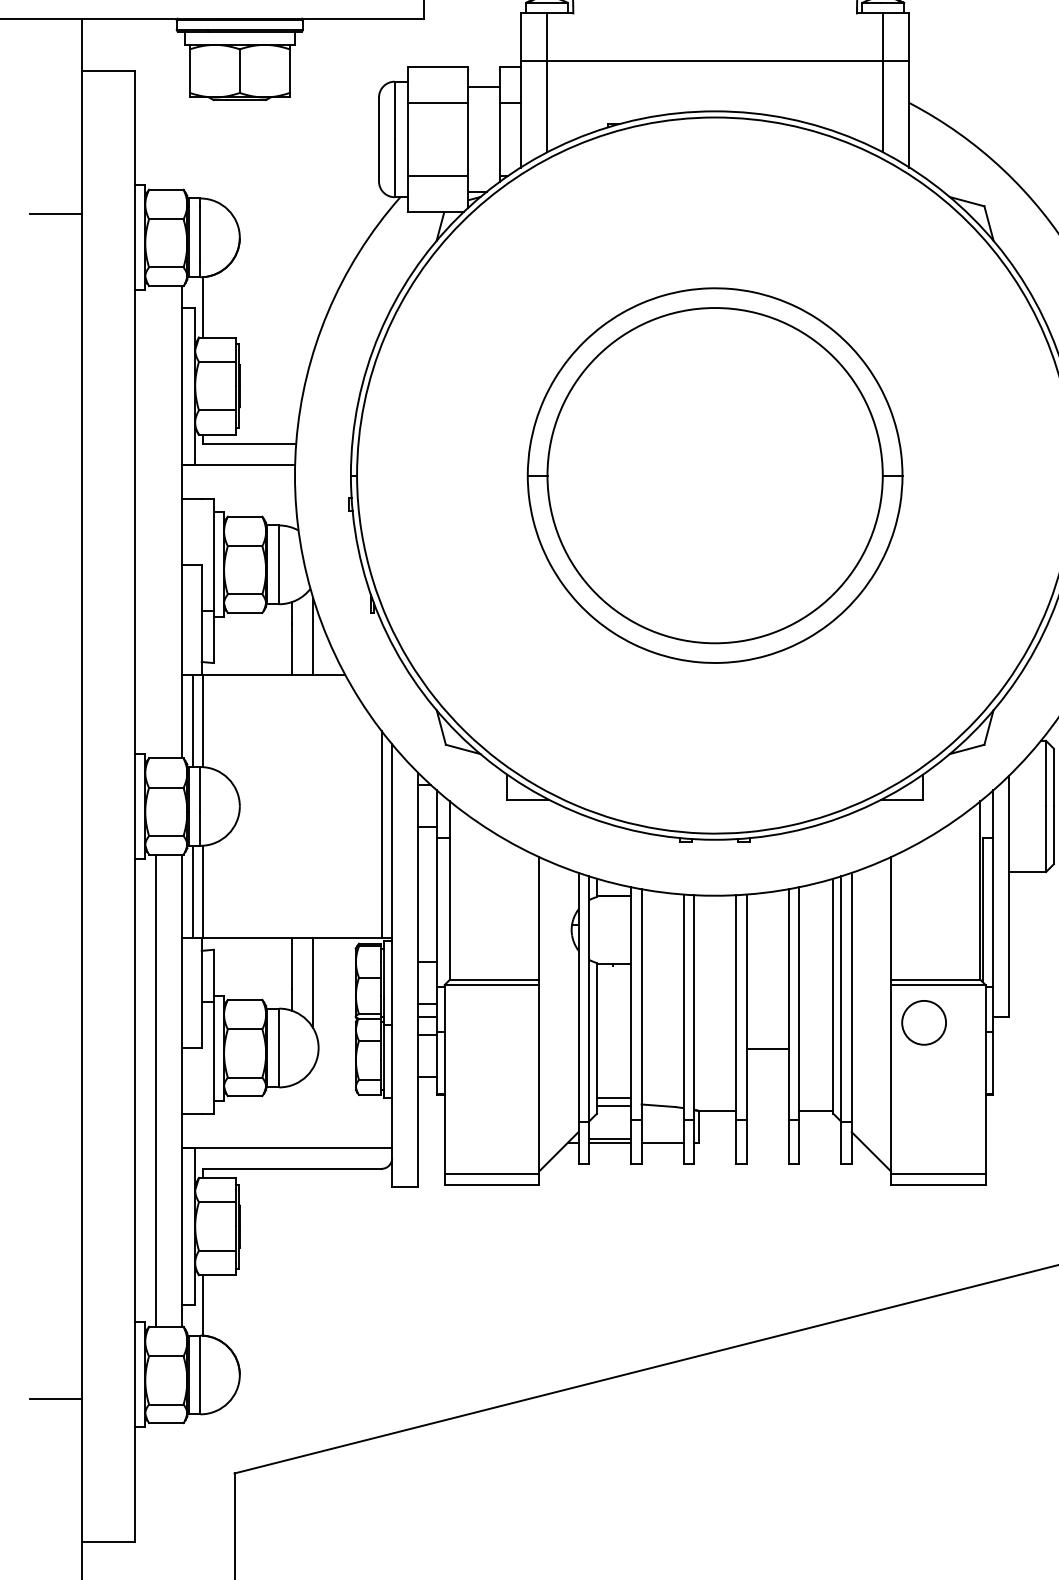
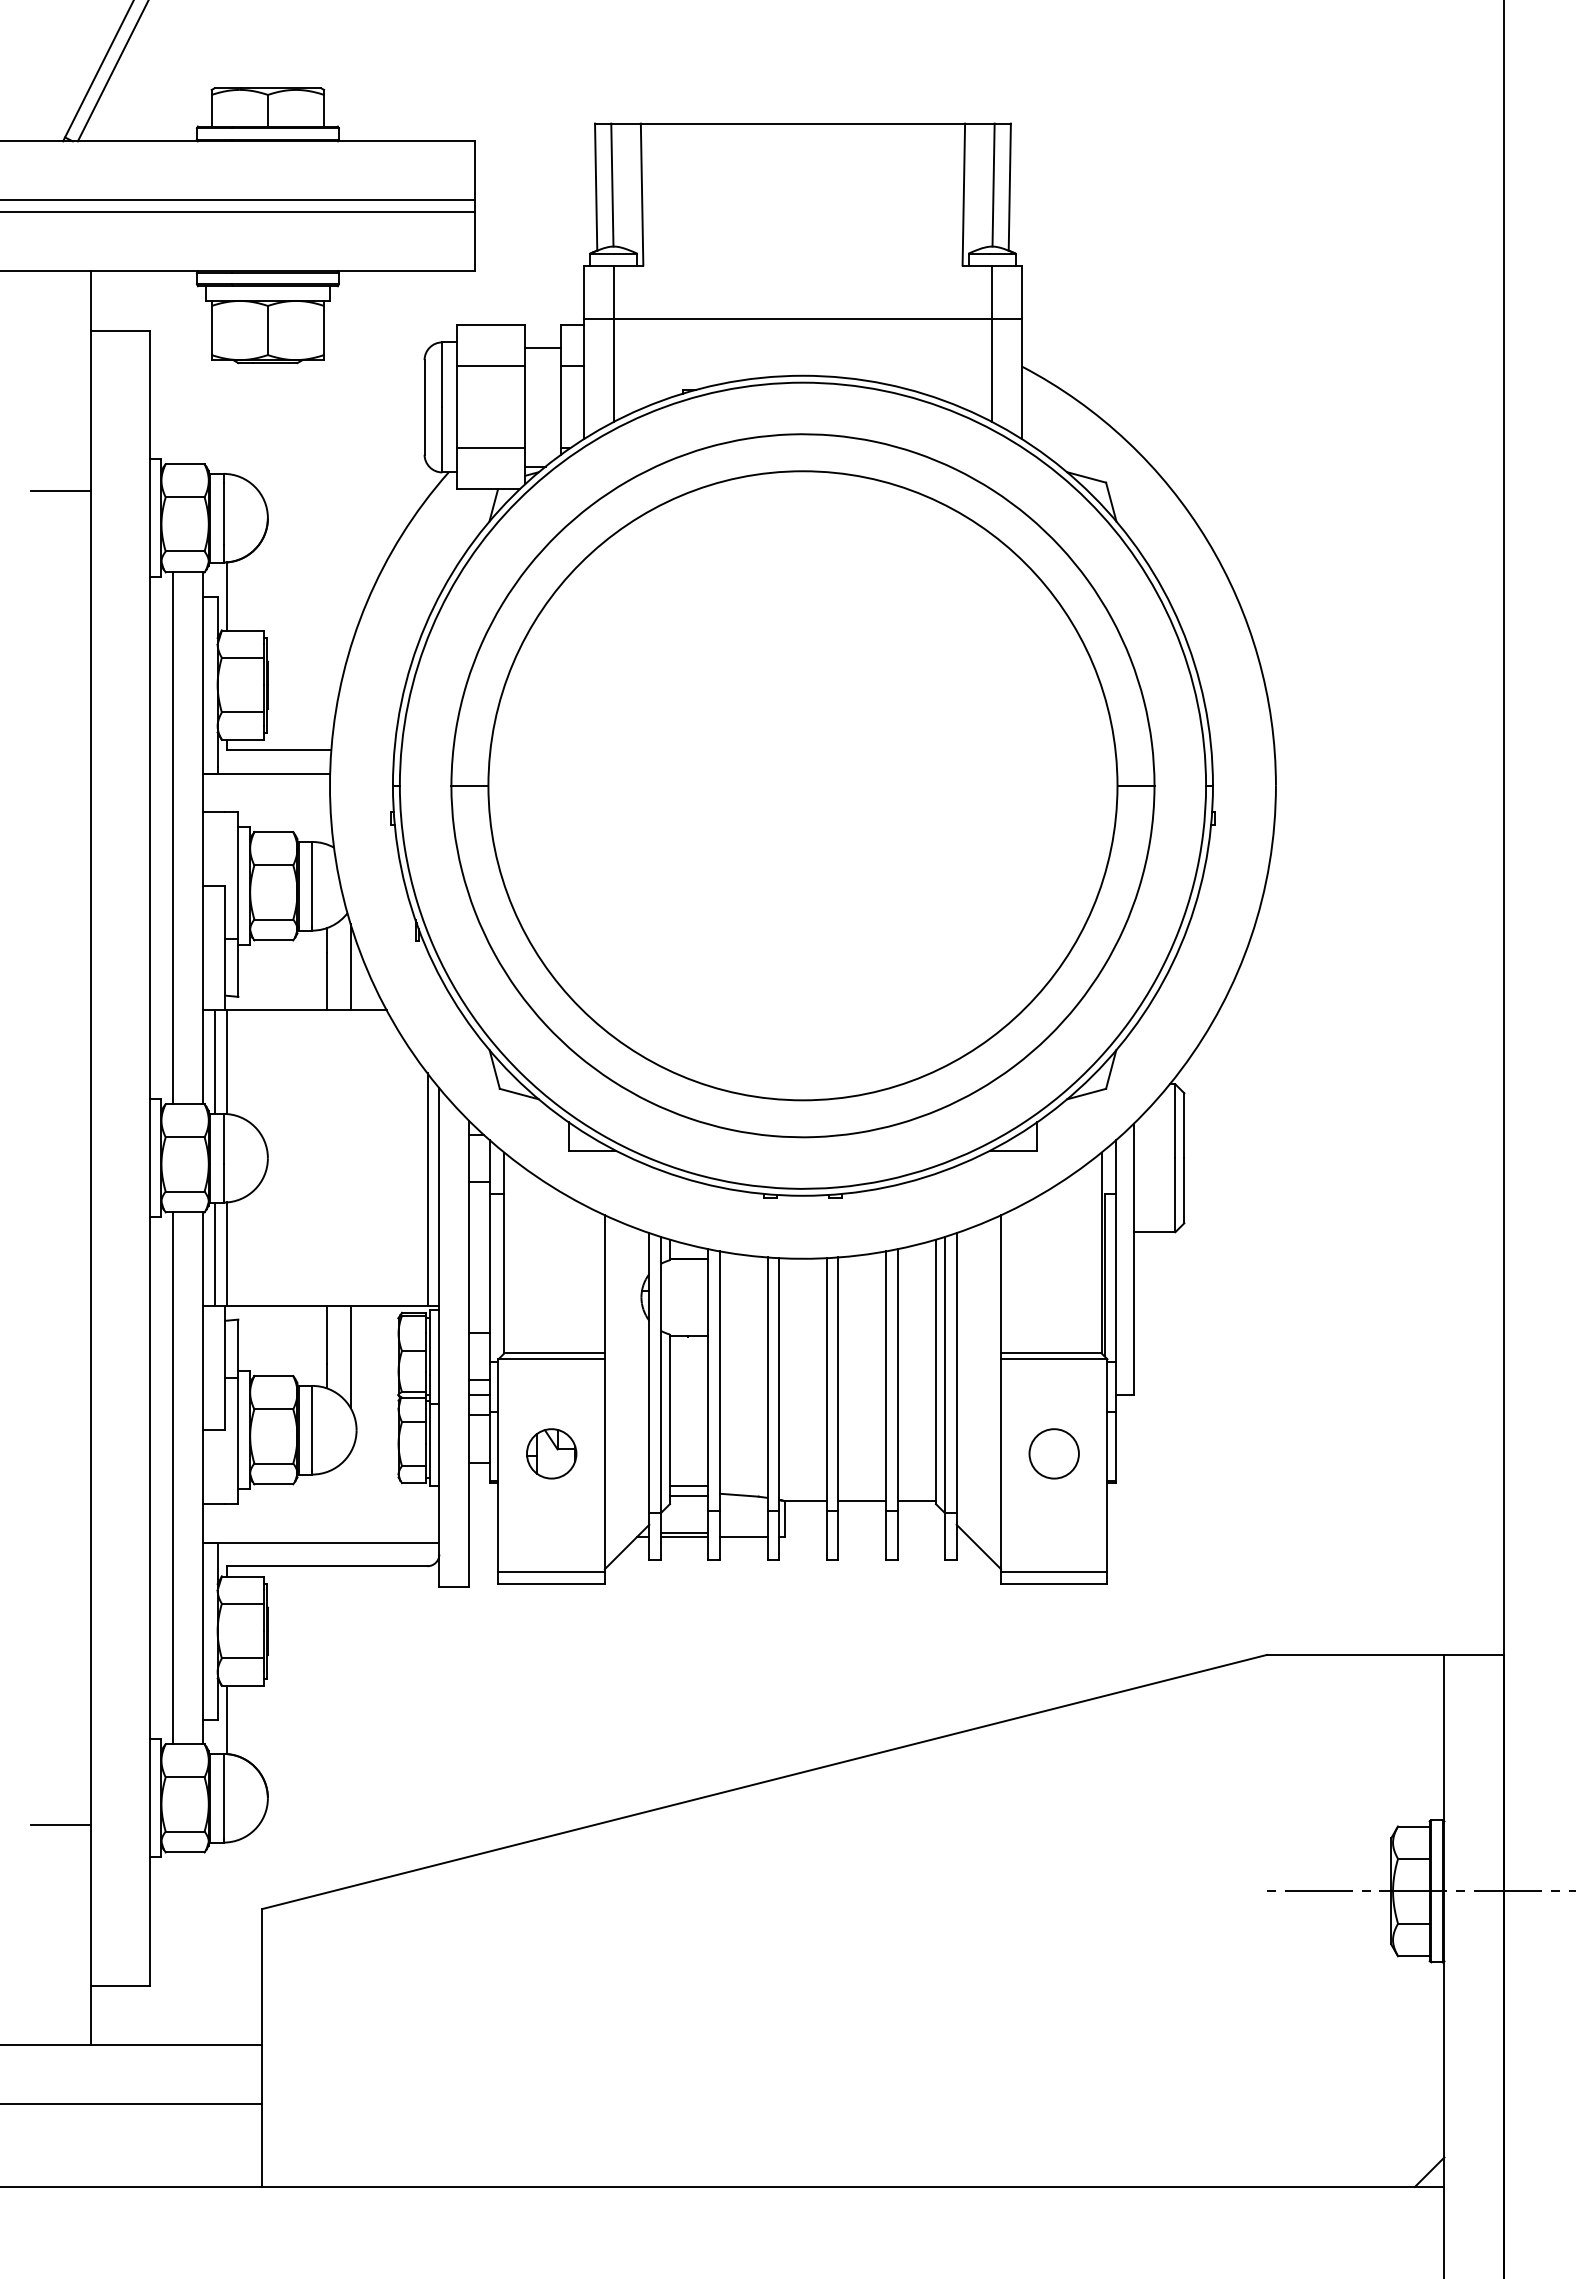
part: (714, 475) -> (802, 785), size x1.67
line: (155, 522) -> (173, 838), added
circle: (923, 1022) -> (1053, 1453), moved
line: (767, 1049) -> (861, 1501), moved
part: (491, 1068) -> (551, 1453), added

